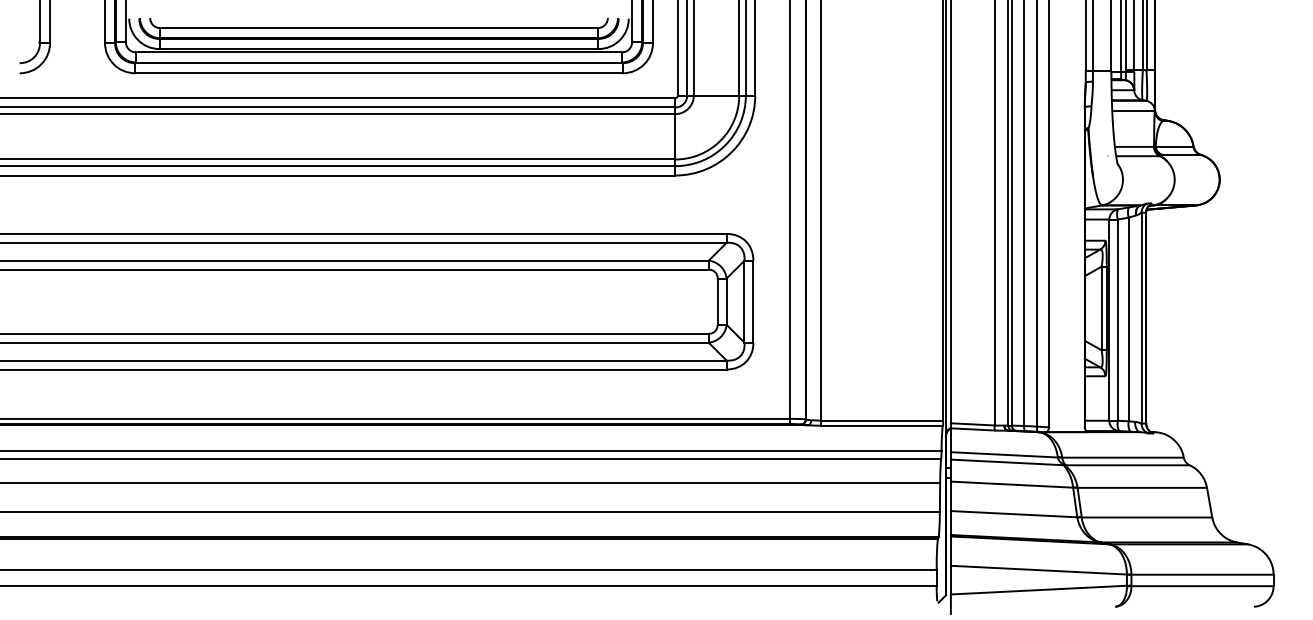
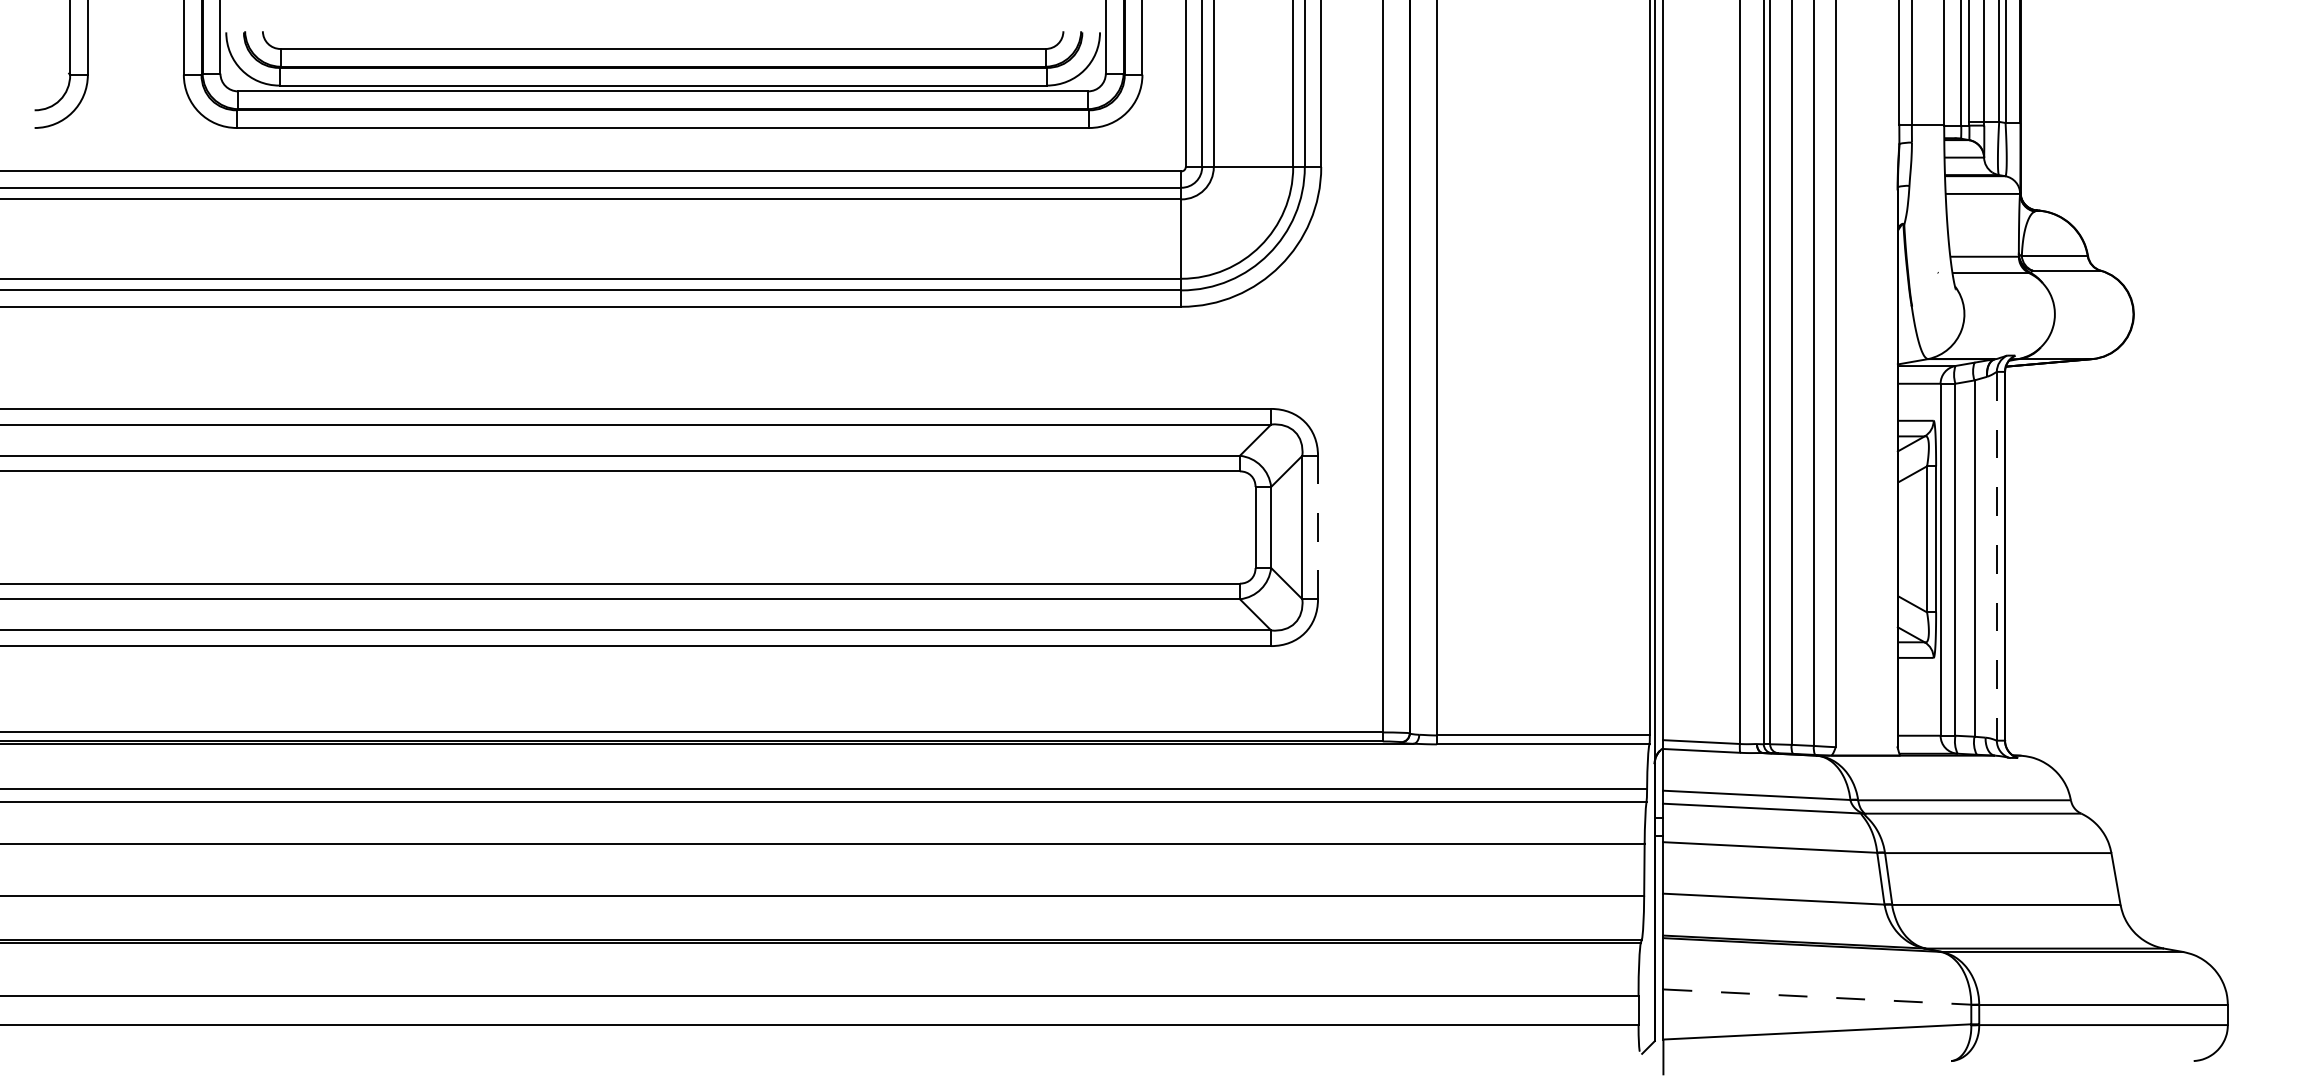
line: (753, 301) -> (1318, 527), solid -> dashed
line: (1141, 318) -> (1996, 556), solid -> dashed
line: (1039, 570) -> (1818, 997), solid -> dashed

